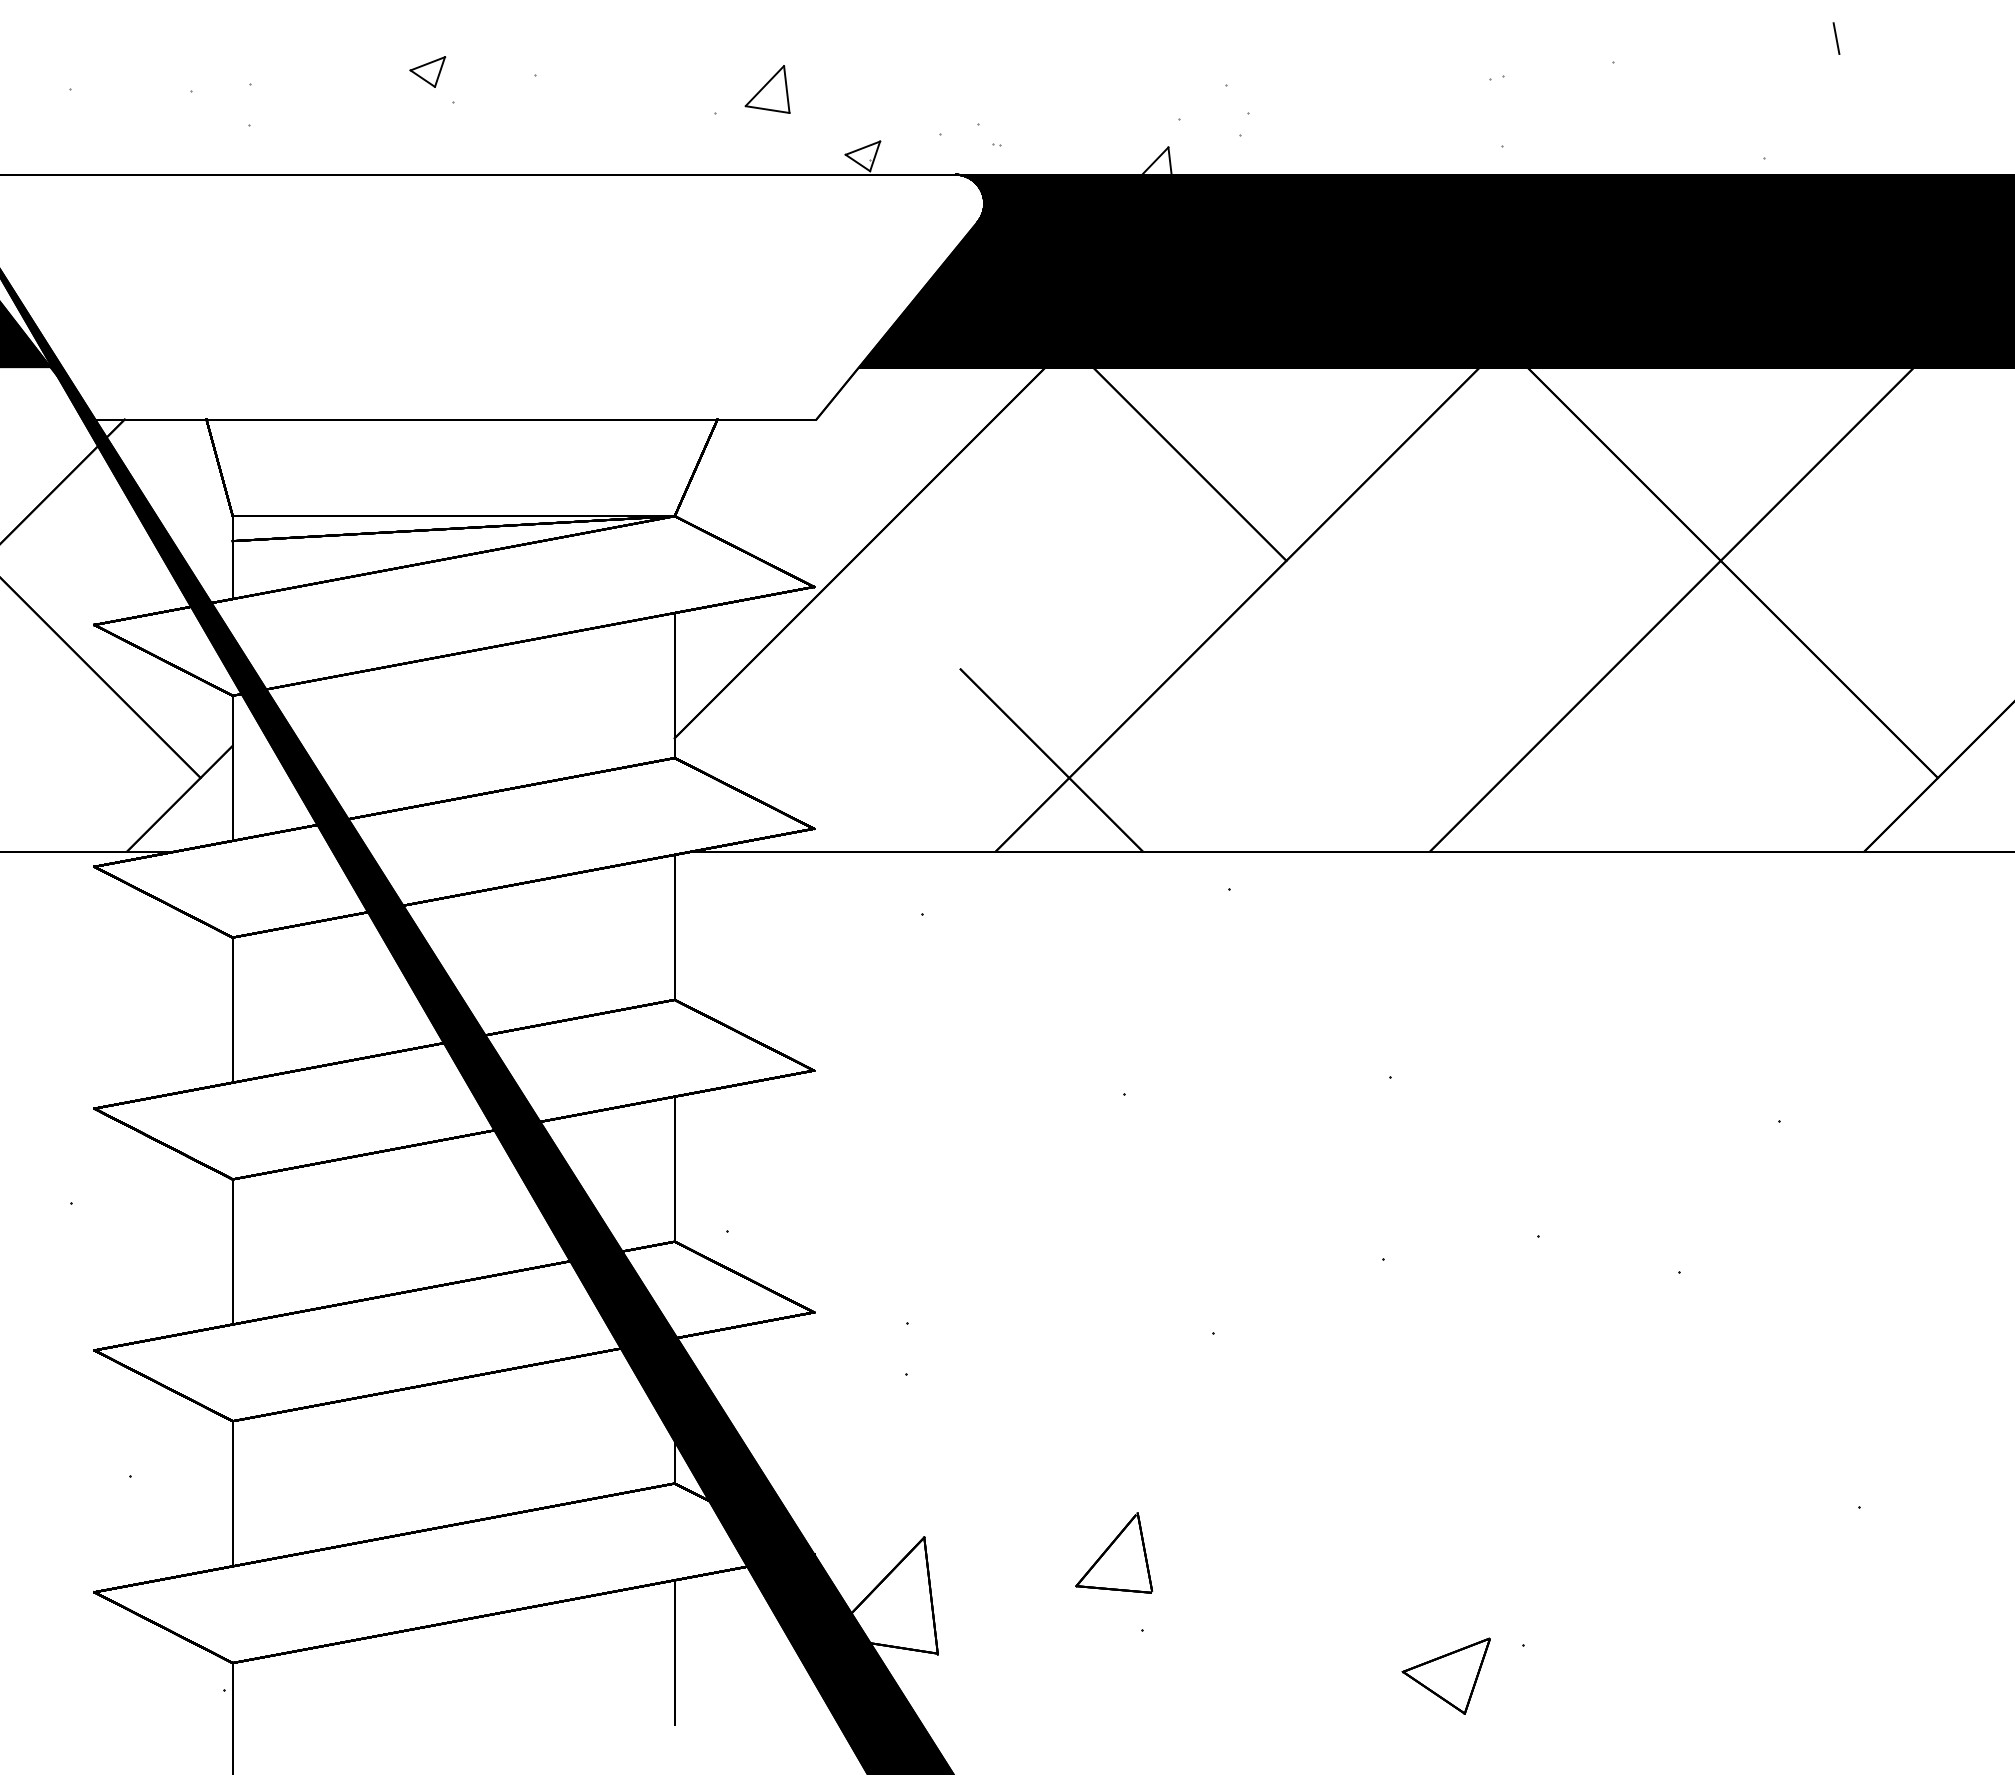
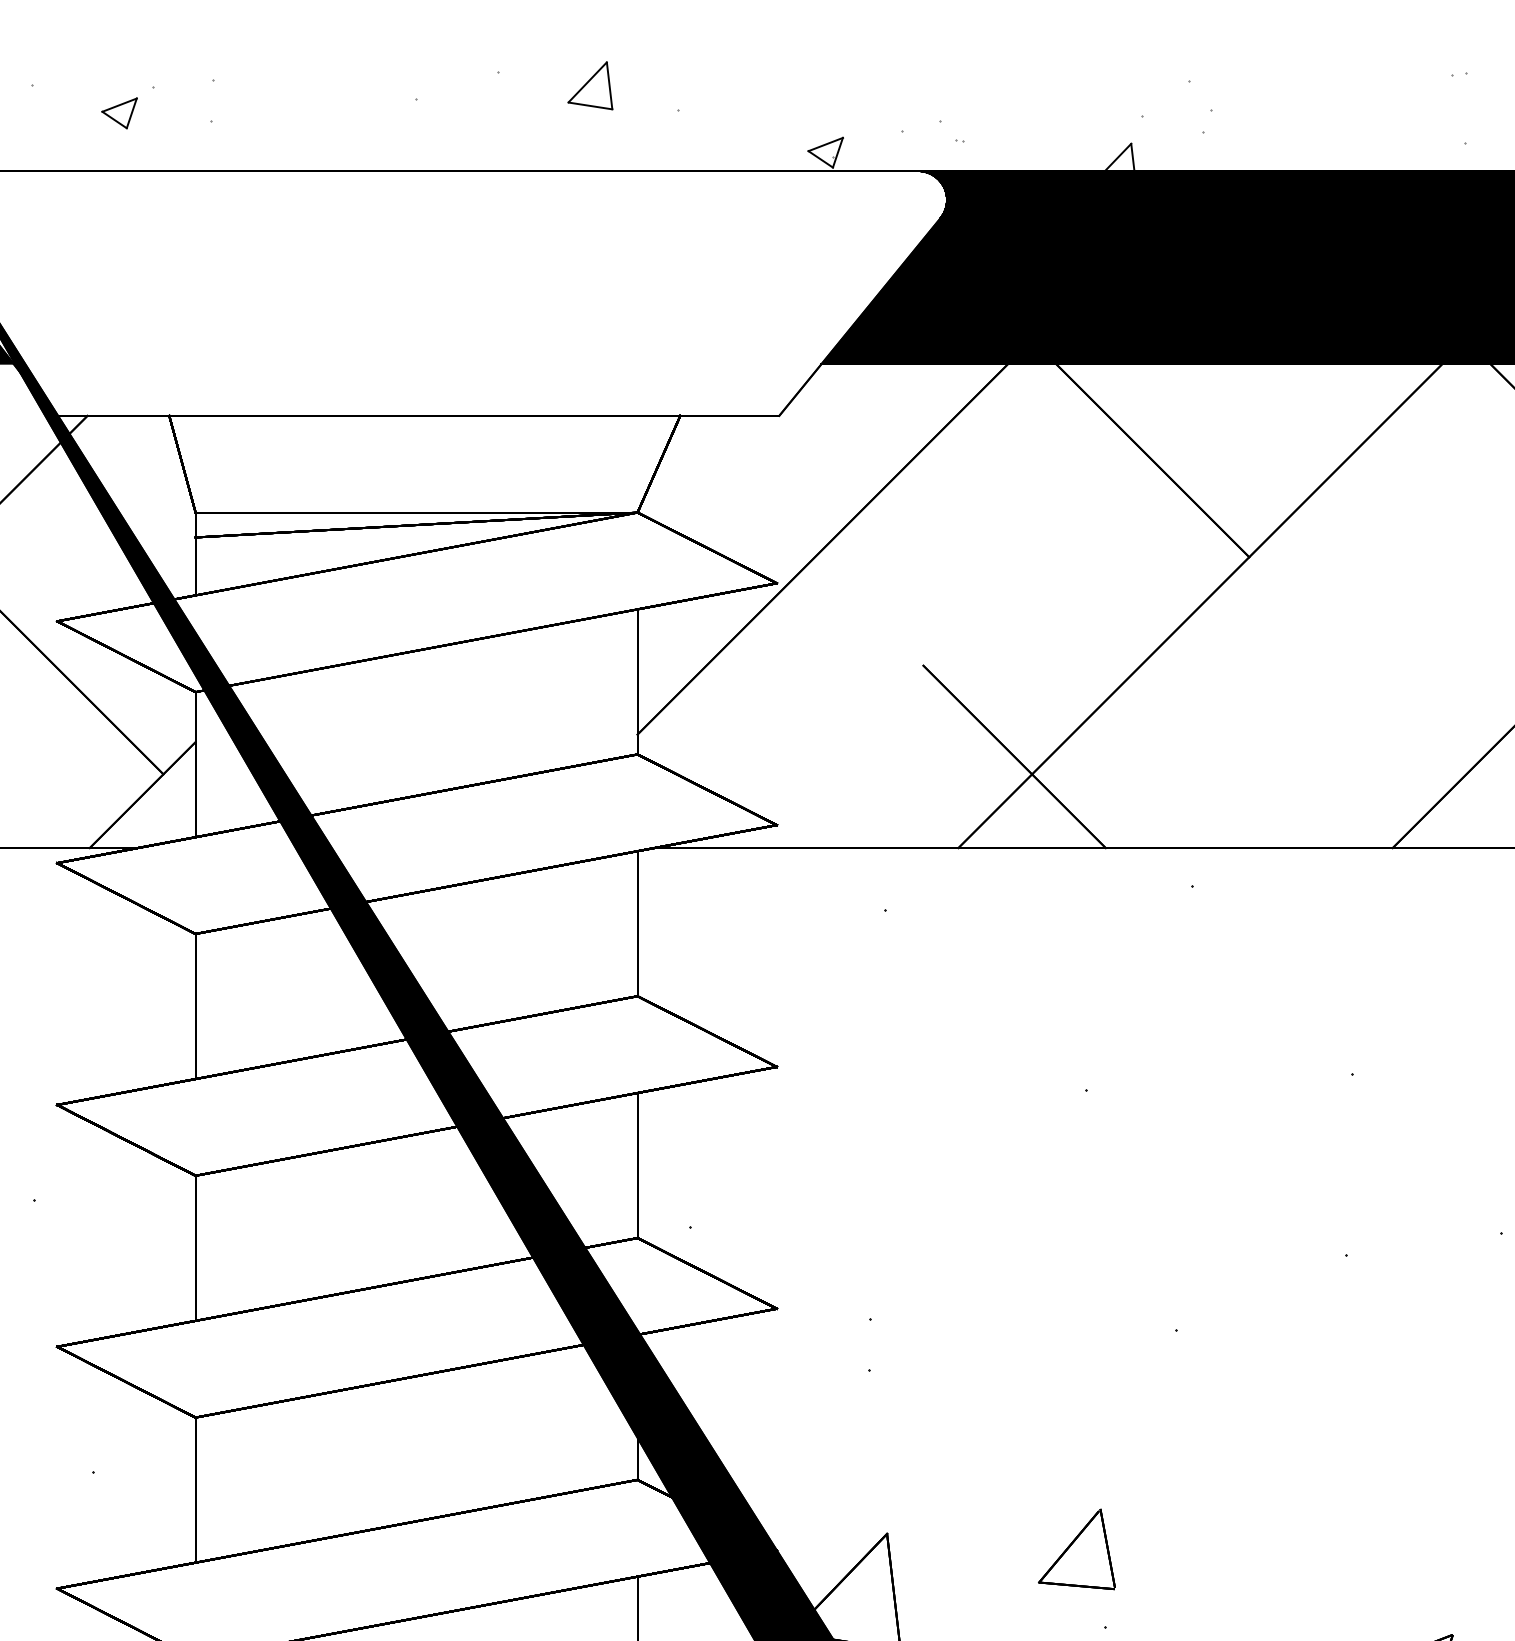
part: (427, 71) -> (119, 112), moved
part: (767, 89) -> (590, 85), moved

